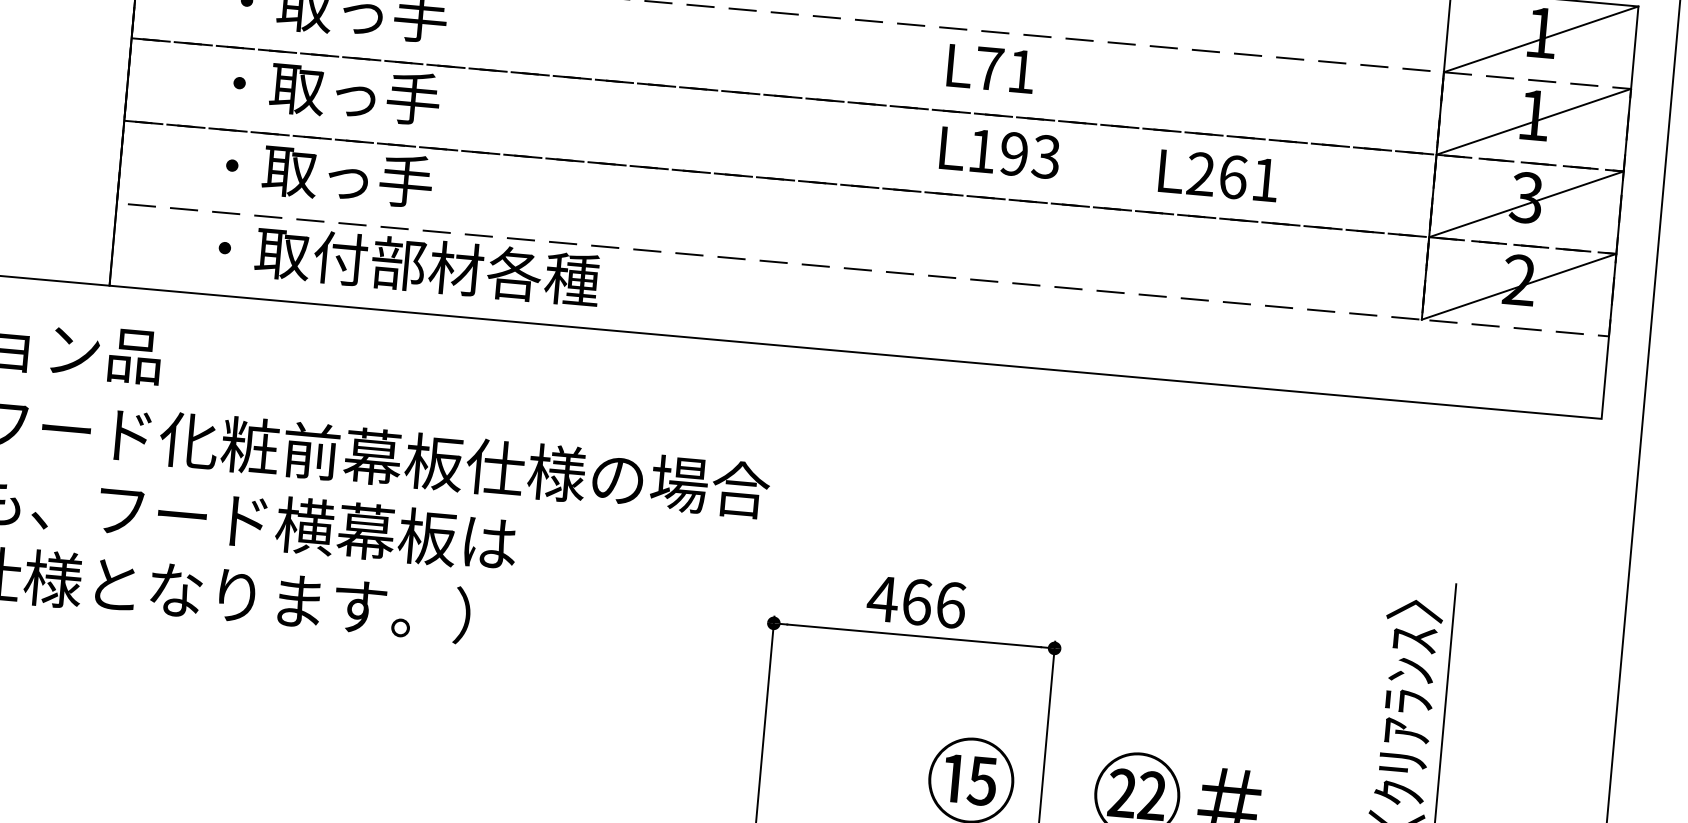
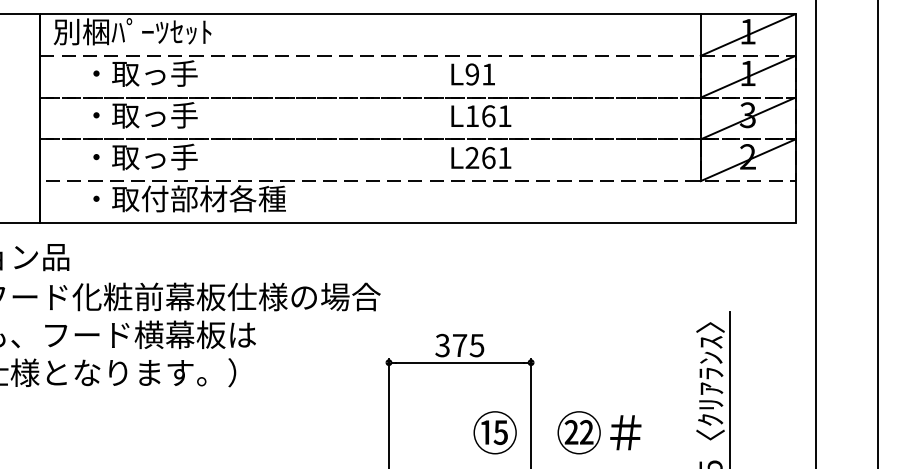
text: (989, 68) -> (472, 74), L71 -> L91
text: (1029, 155) -> (496, 116), L193 -> L161
text: (1218, 176) -> (481, 158), moved
text: (916, 601) -> (459, 345), 466 -> 375

